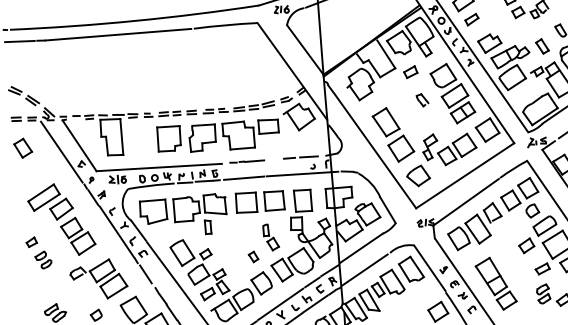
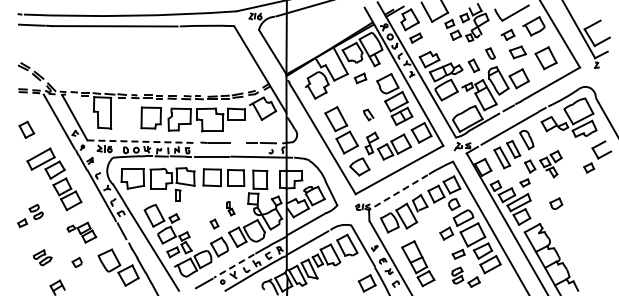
part: (422, 99) -> (368, 114), moved
part: (22, 147) -> (26, 129), moved
line: (160, 167) -> (141, 141), solid -> dashed
line: (466, 202) -> (398, 192), solid -> dashed
part: (270, 237) -> (230, 208), size x0.6
part: (31, 241) -> (22, 222), moved
part: (98, 279) -> (81, 232), size x0.6
line: (279, 304) -> (233, 266), solid -> dashed

